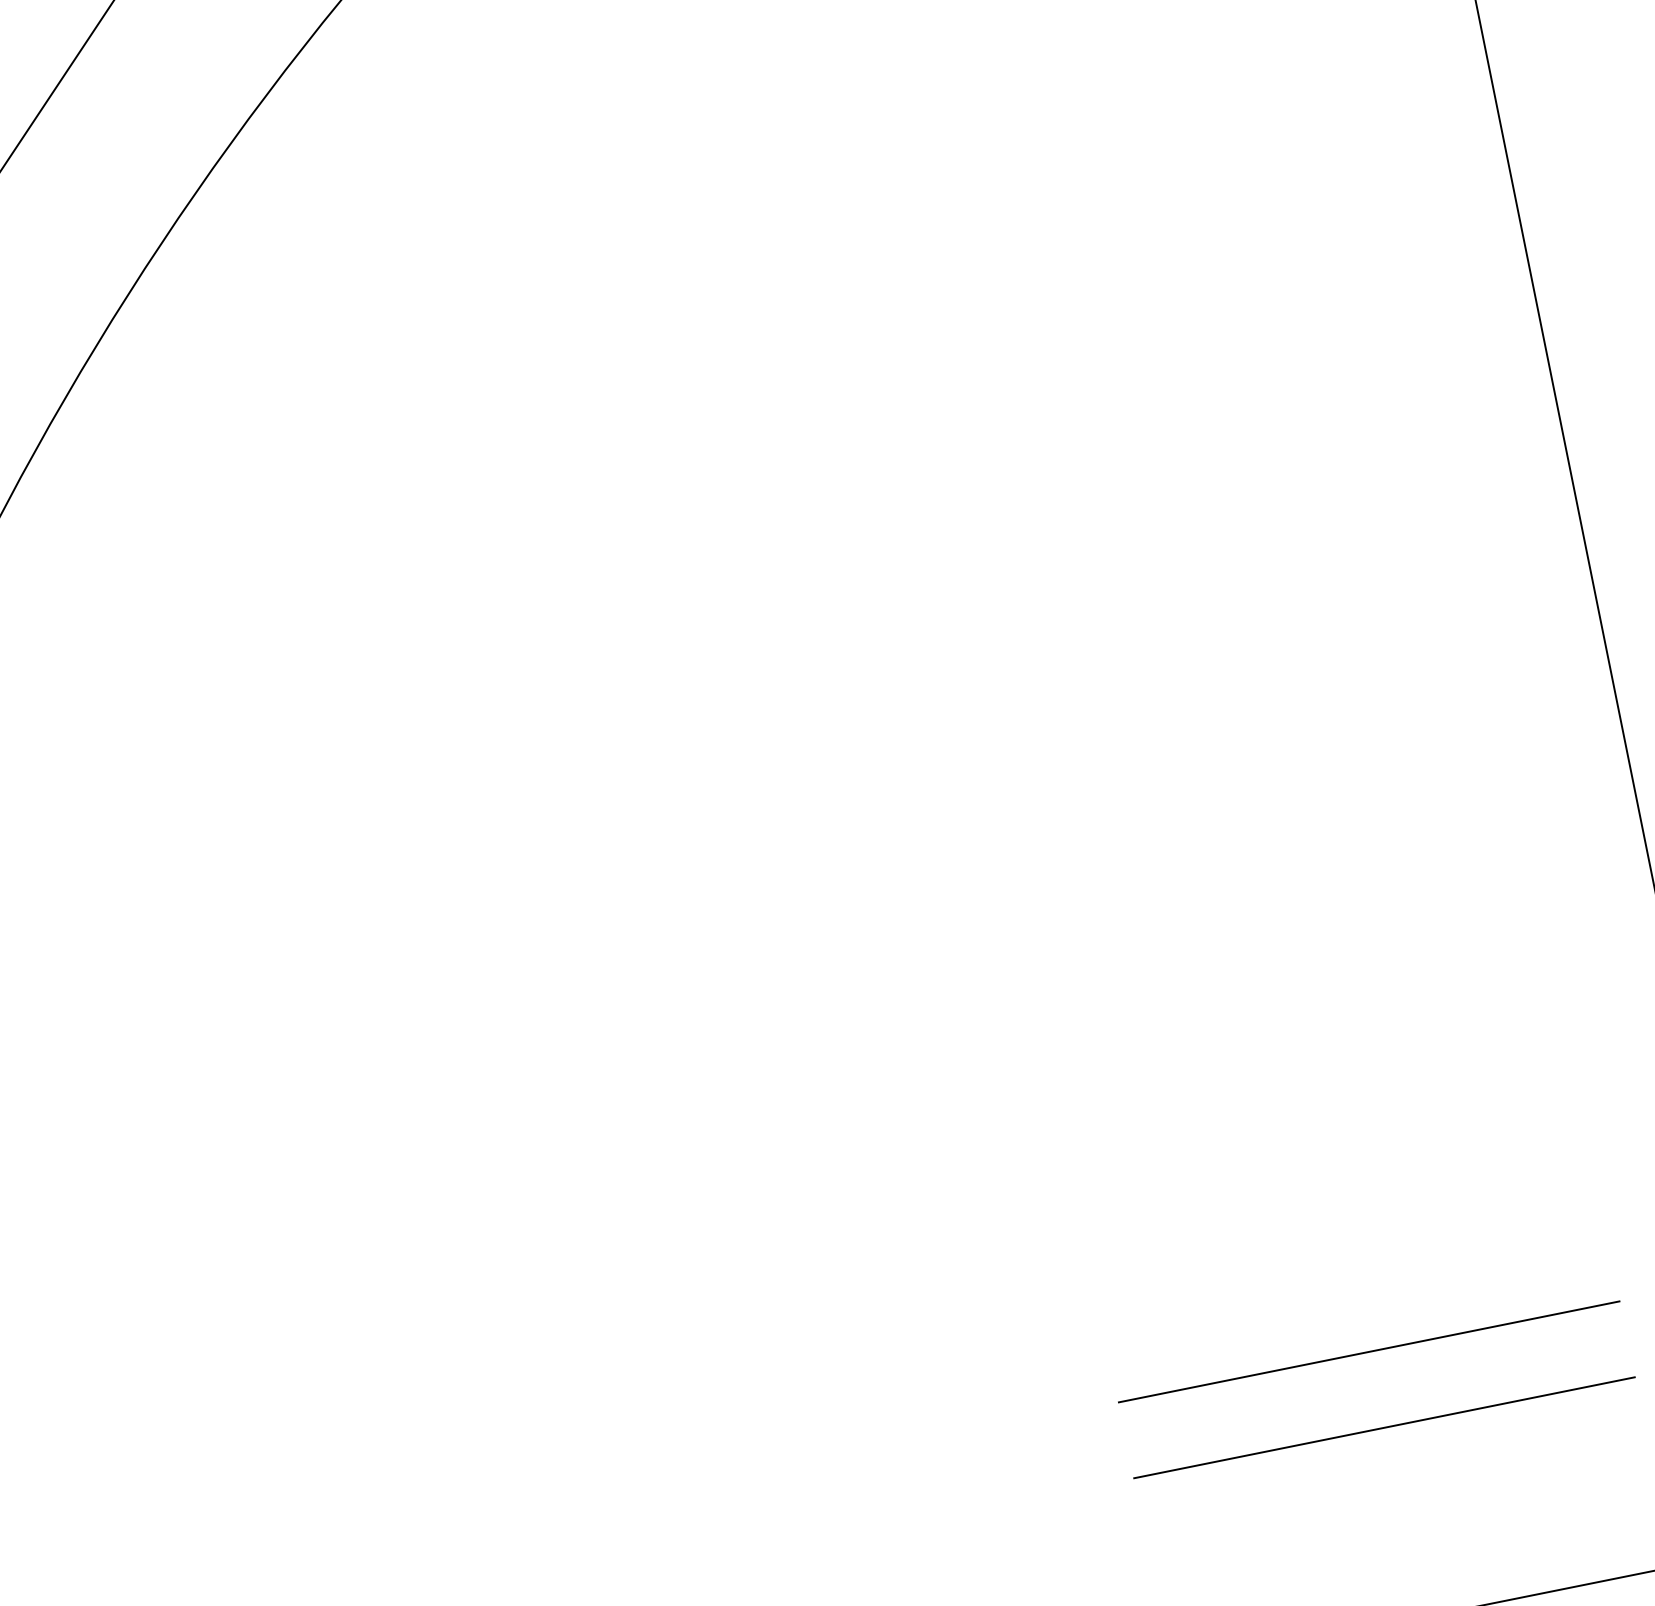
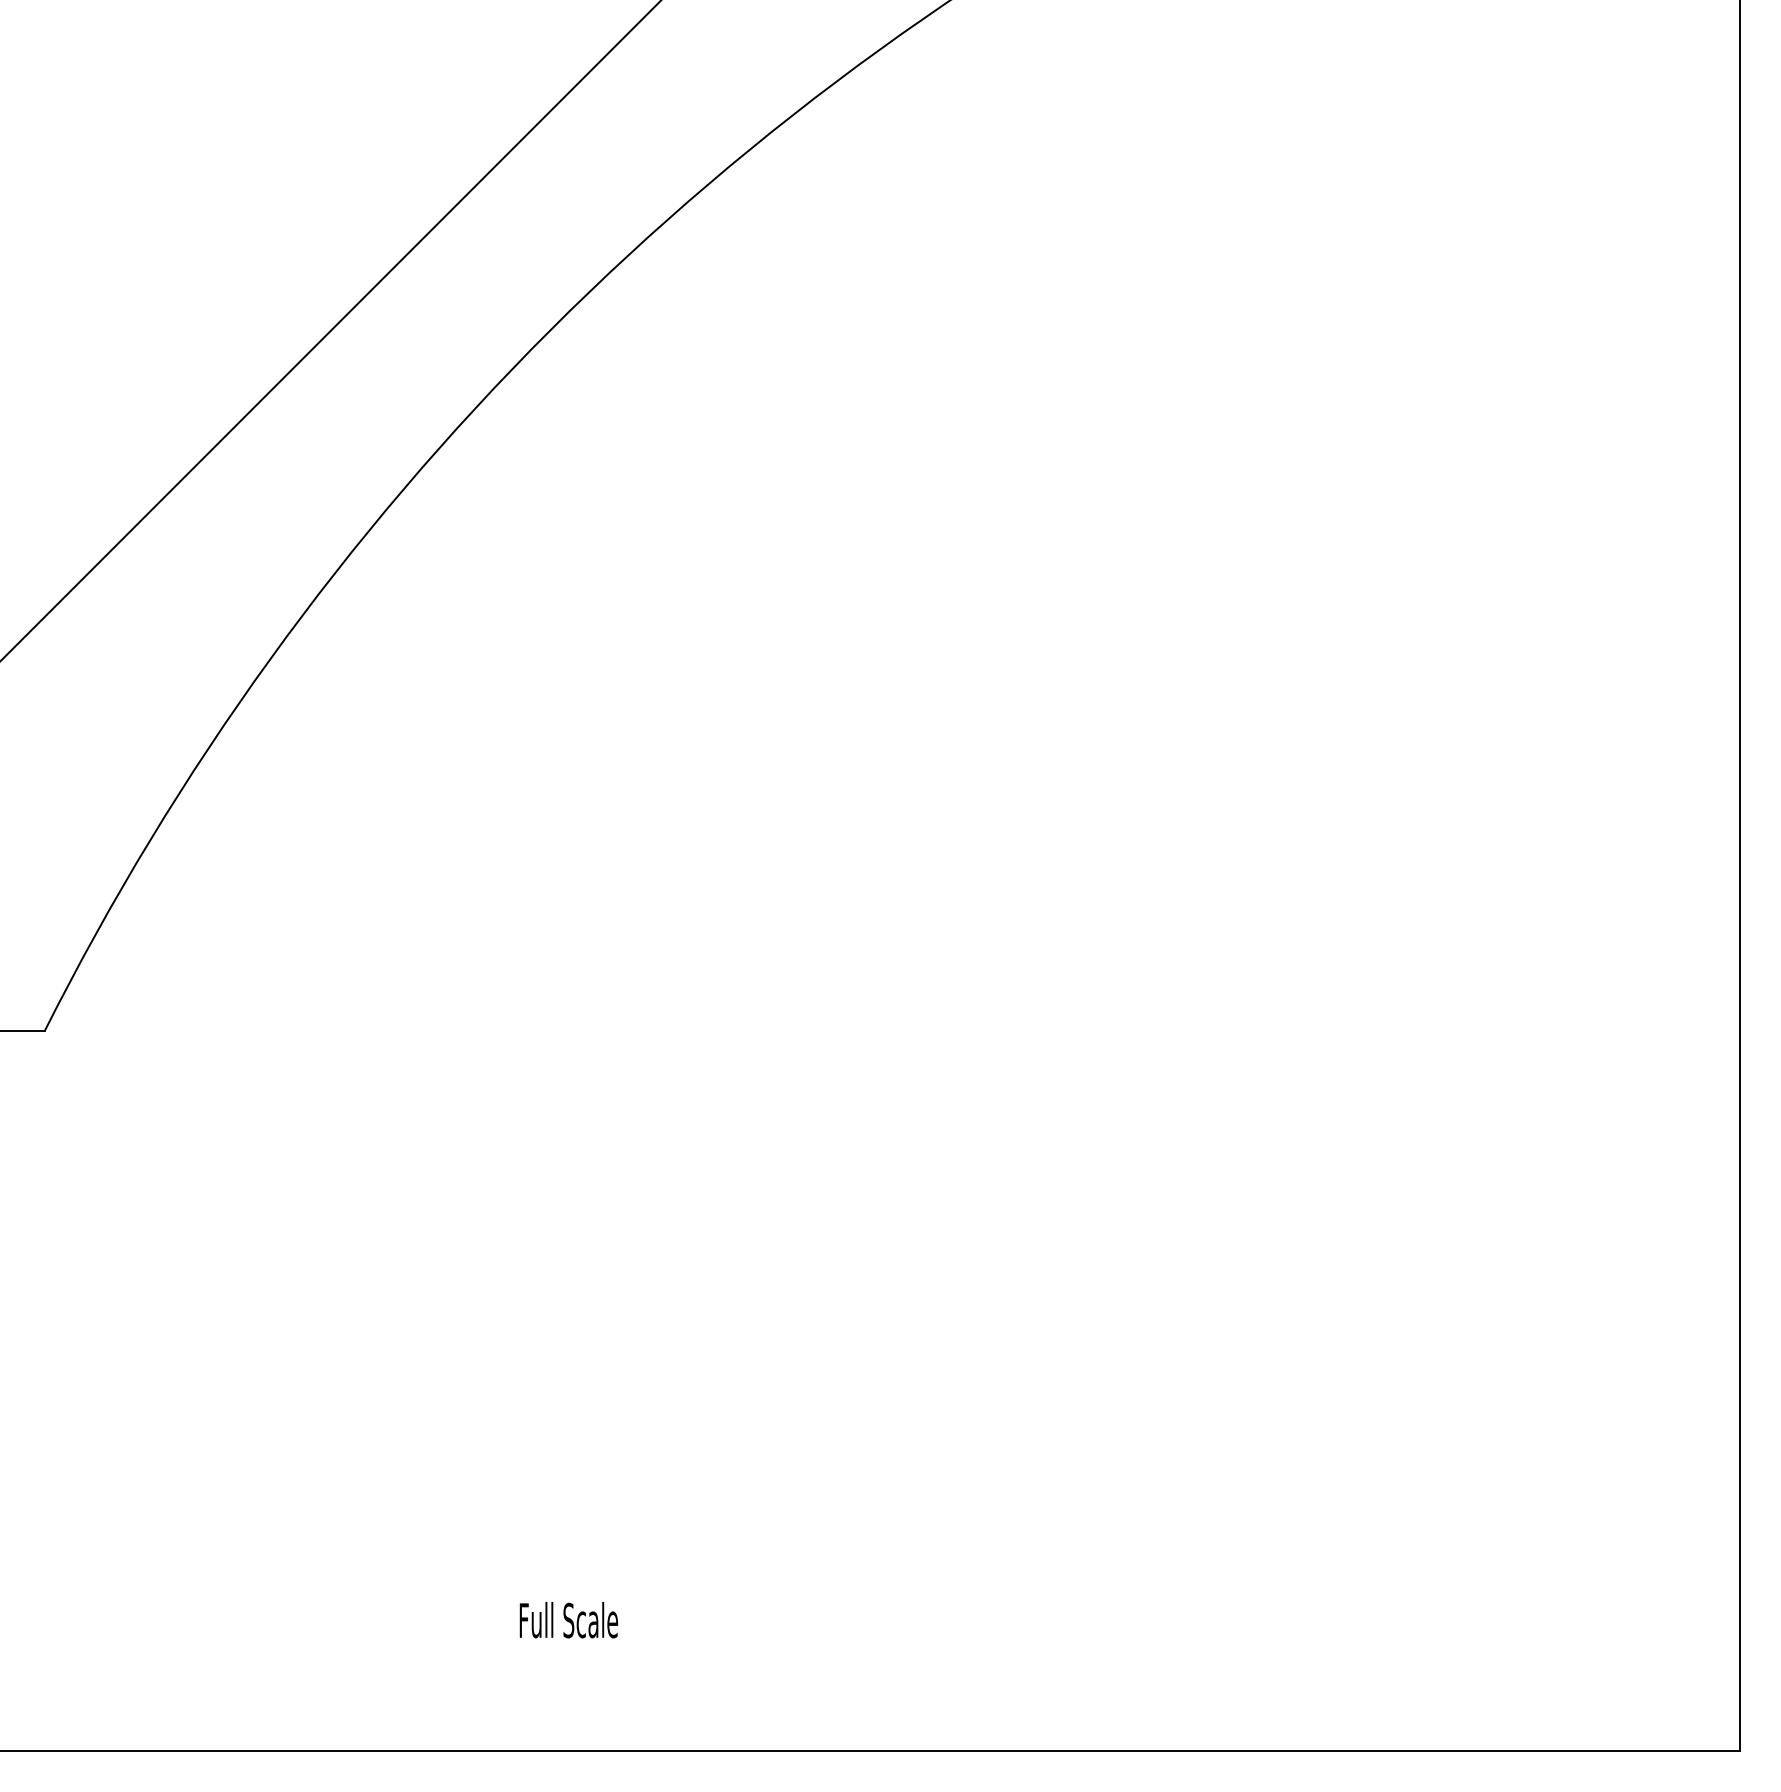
line: (1369, 1351) -> (1409, 1509), removed
line: (1384, 1427) -> (1409, 1578), removed

